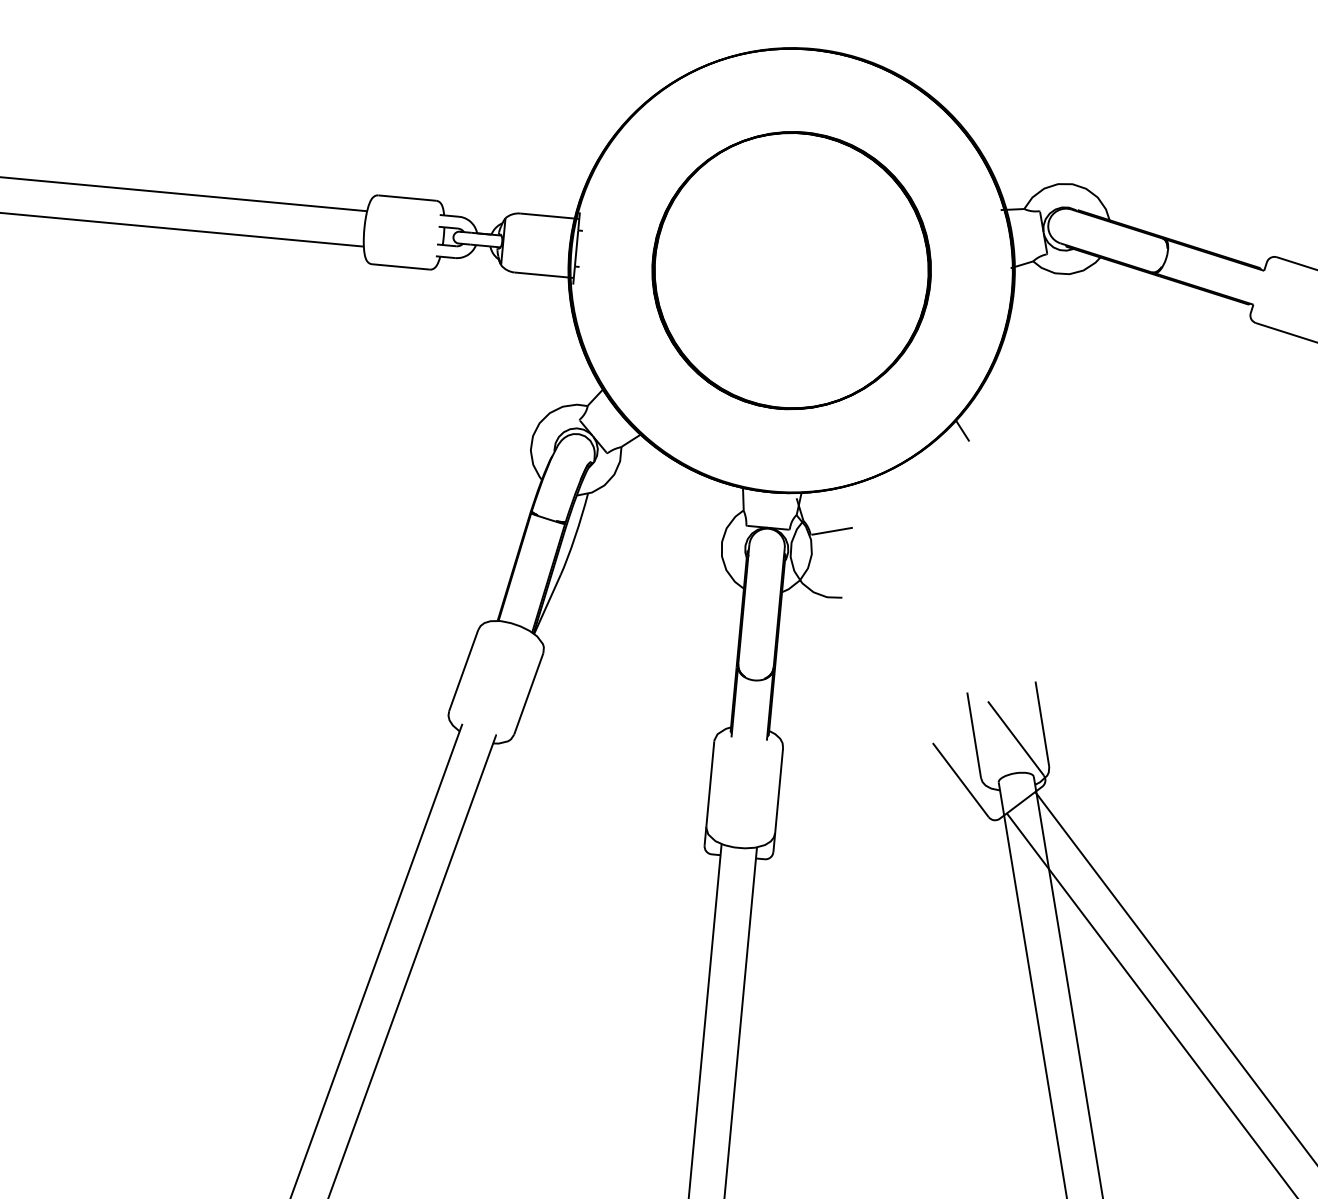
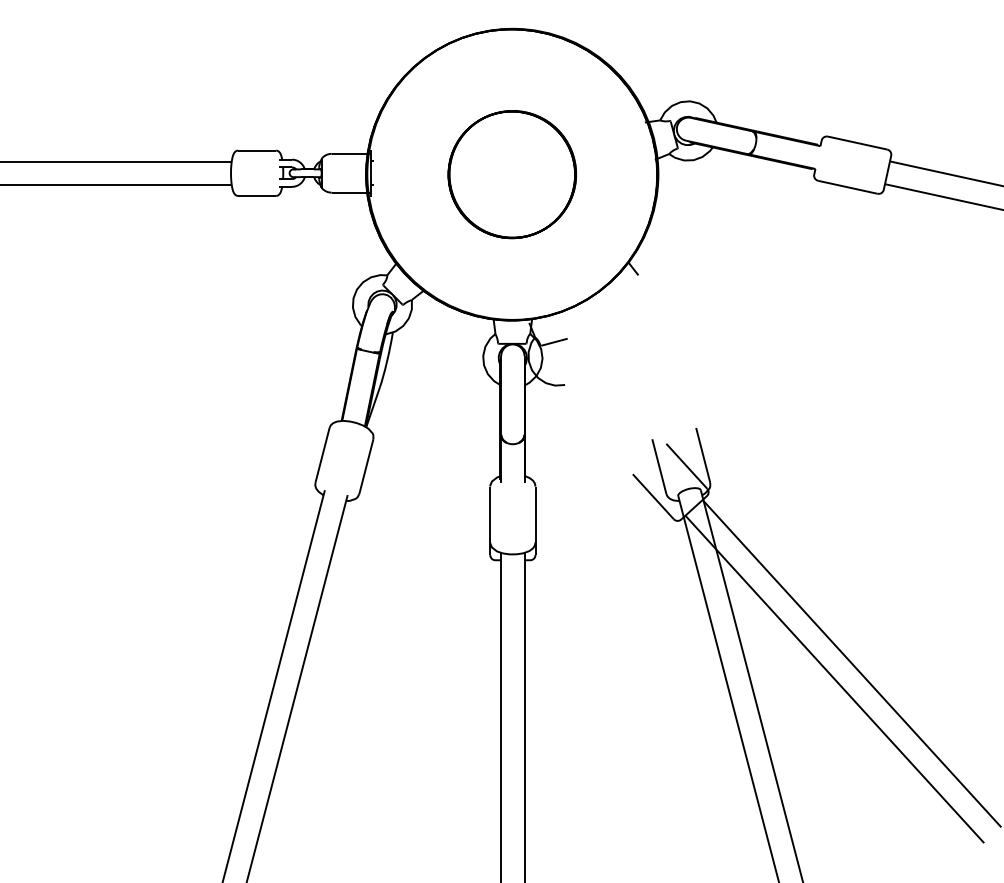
part: (792, 270) -> (512, 174), size x0.7

